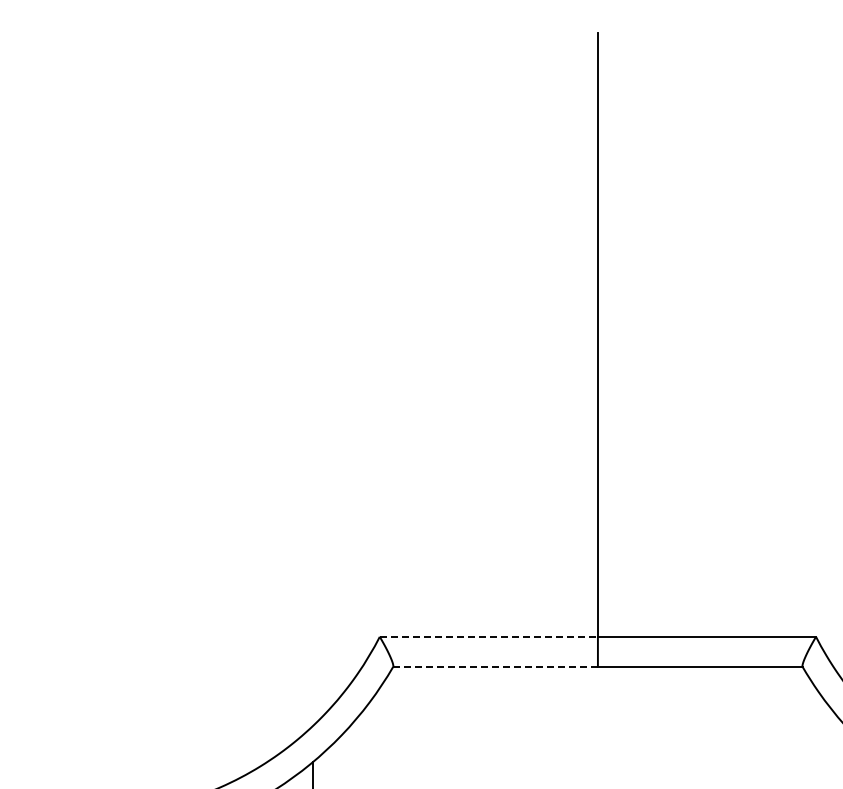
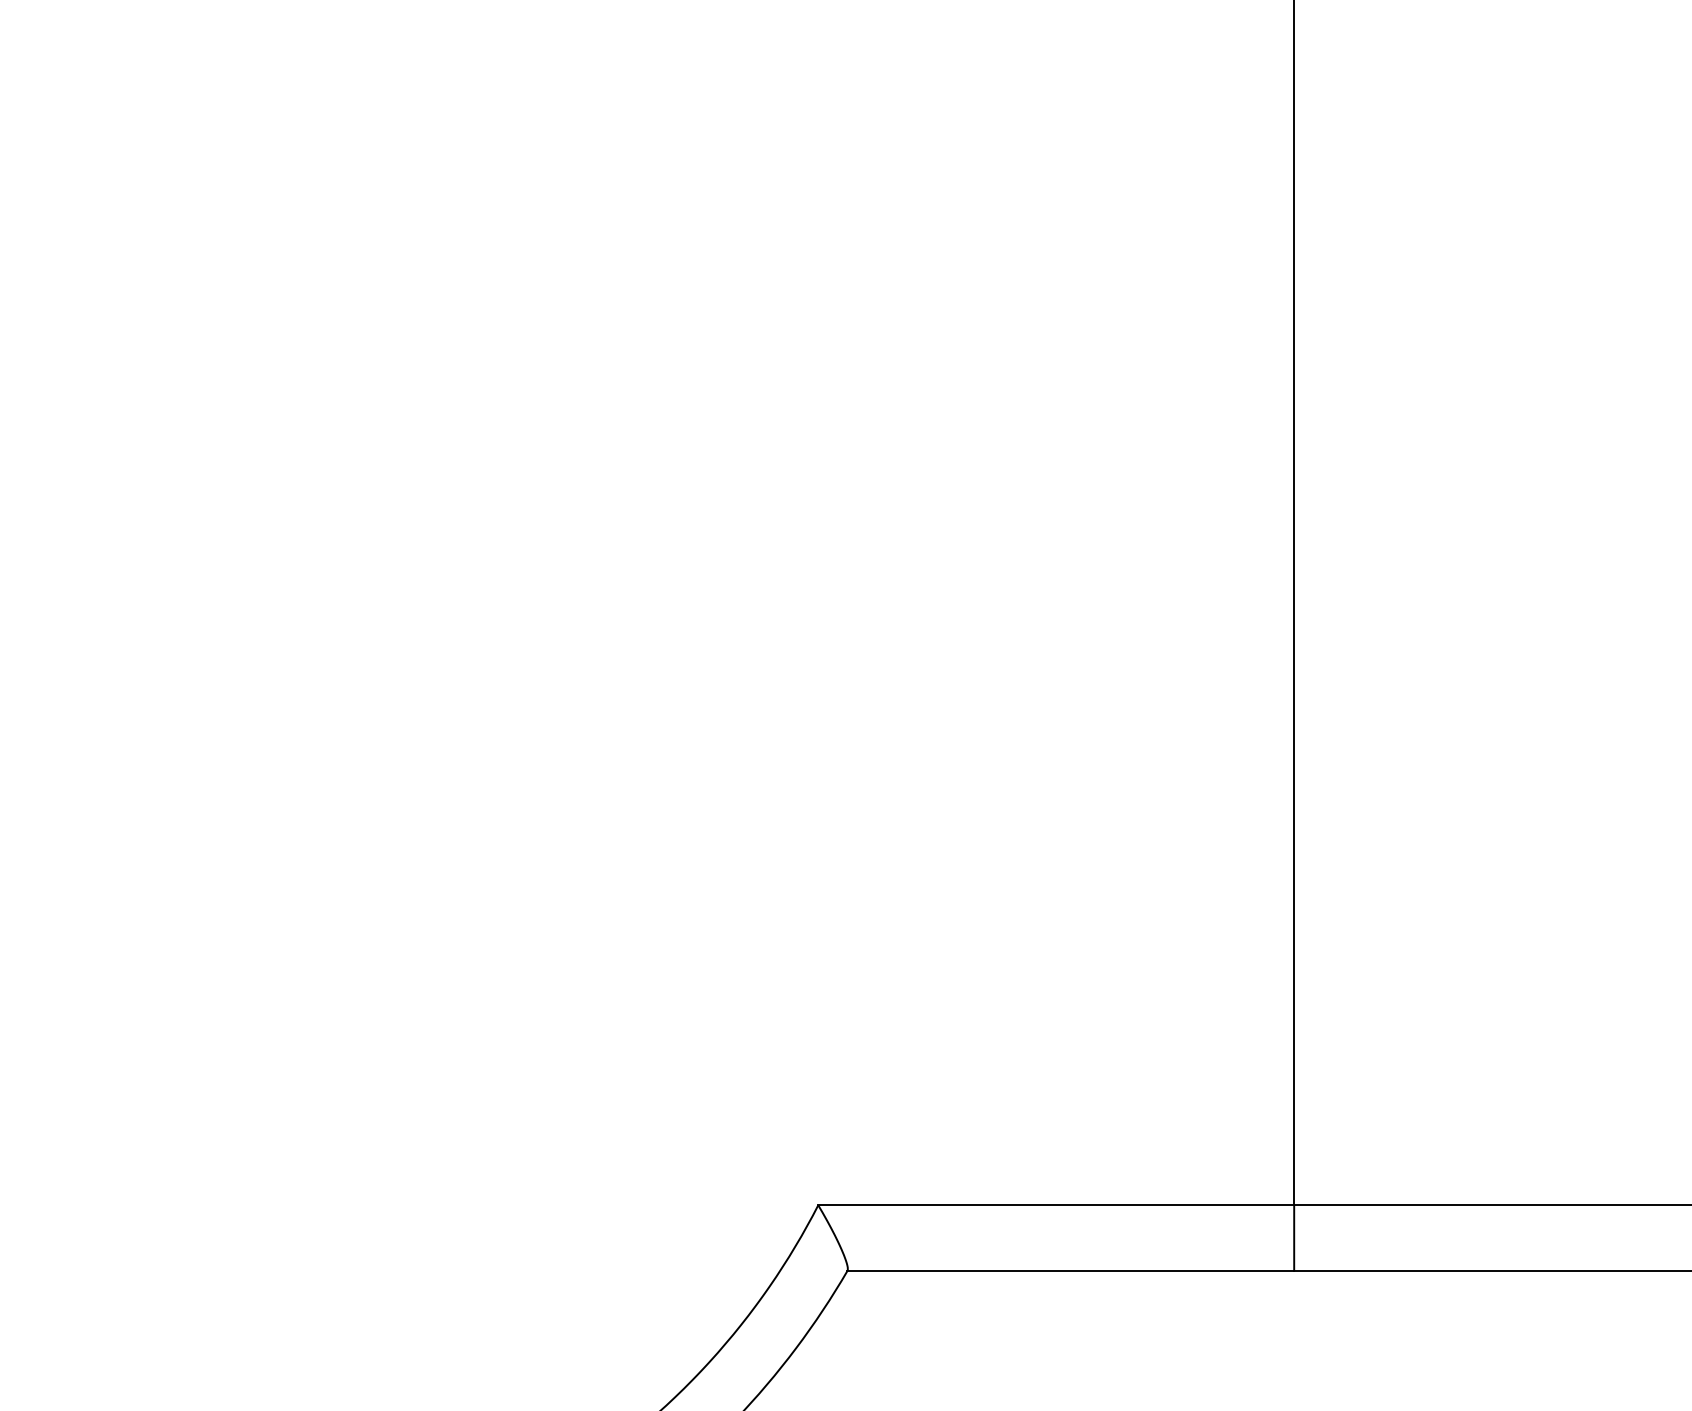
line: (489, 636) -> (1057, 1204), dashed -> solid
line: (495, 667) -> (1070, 1272), dashed -> solid

